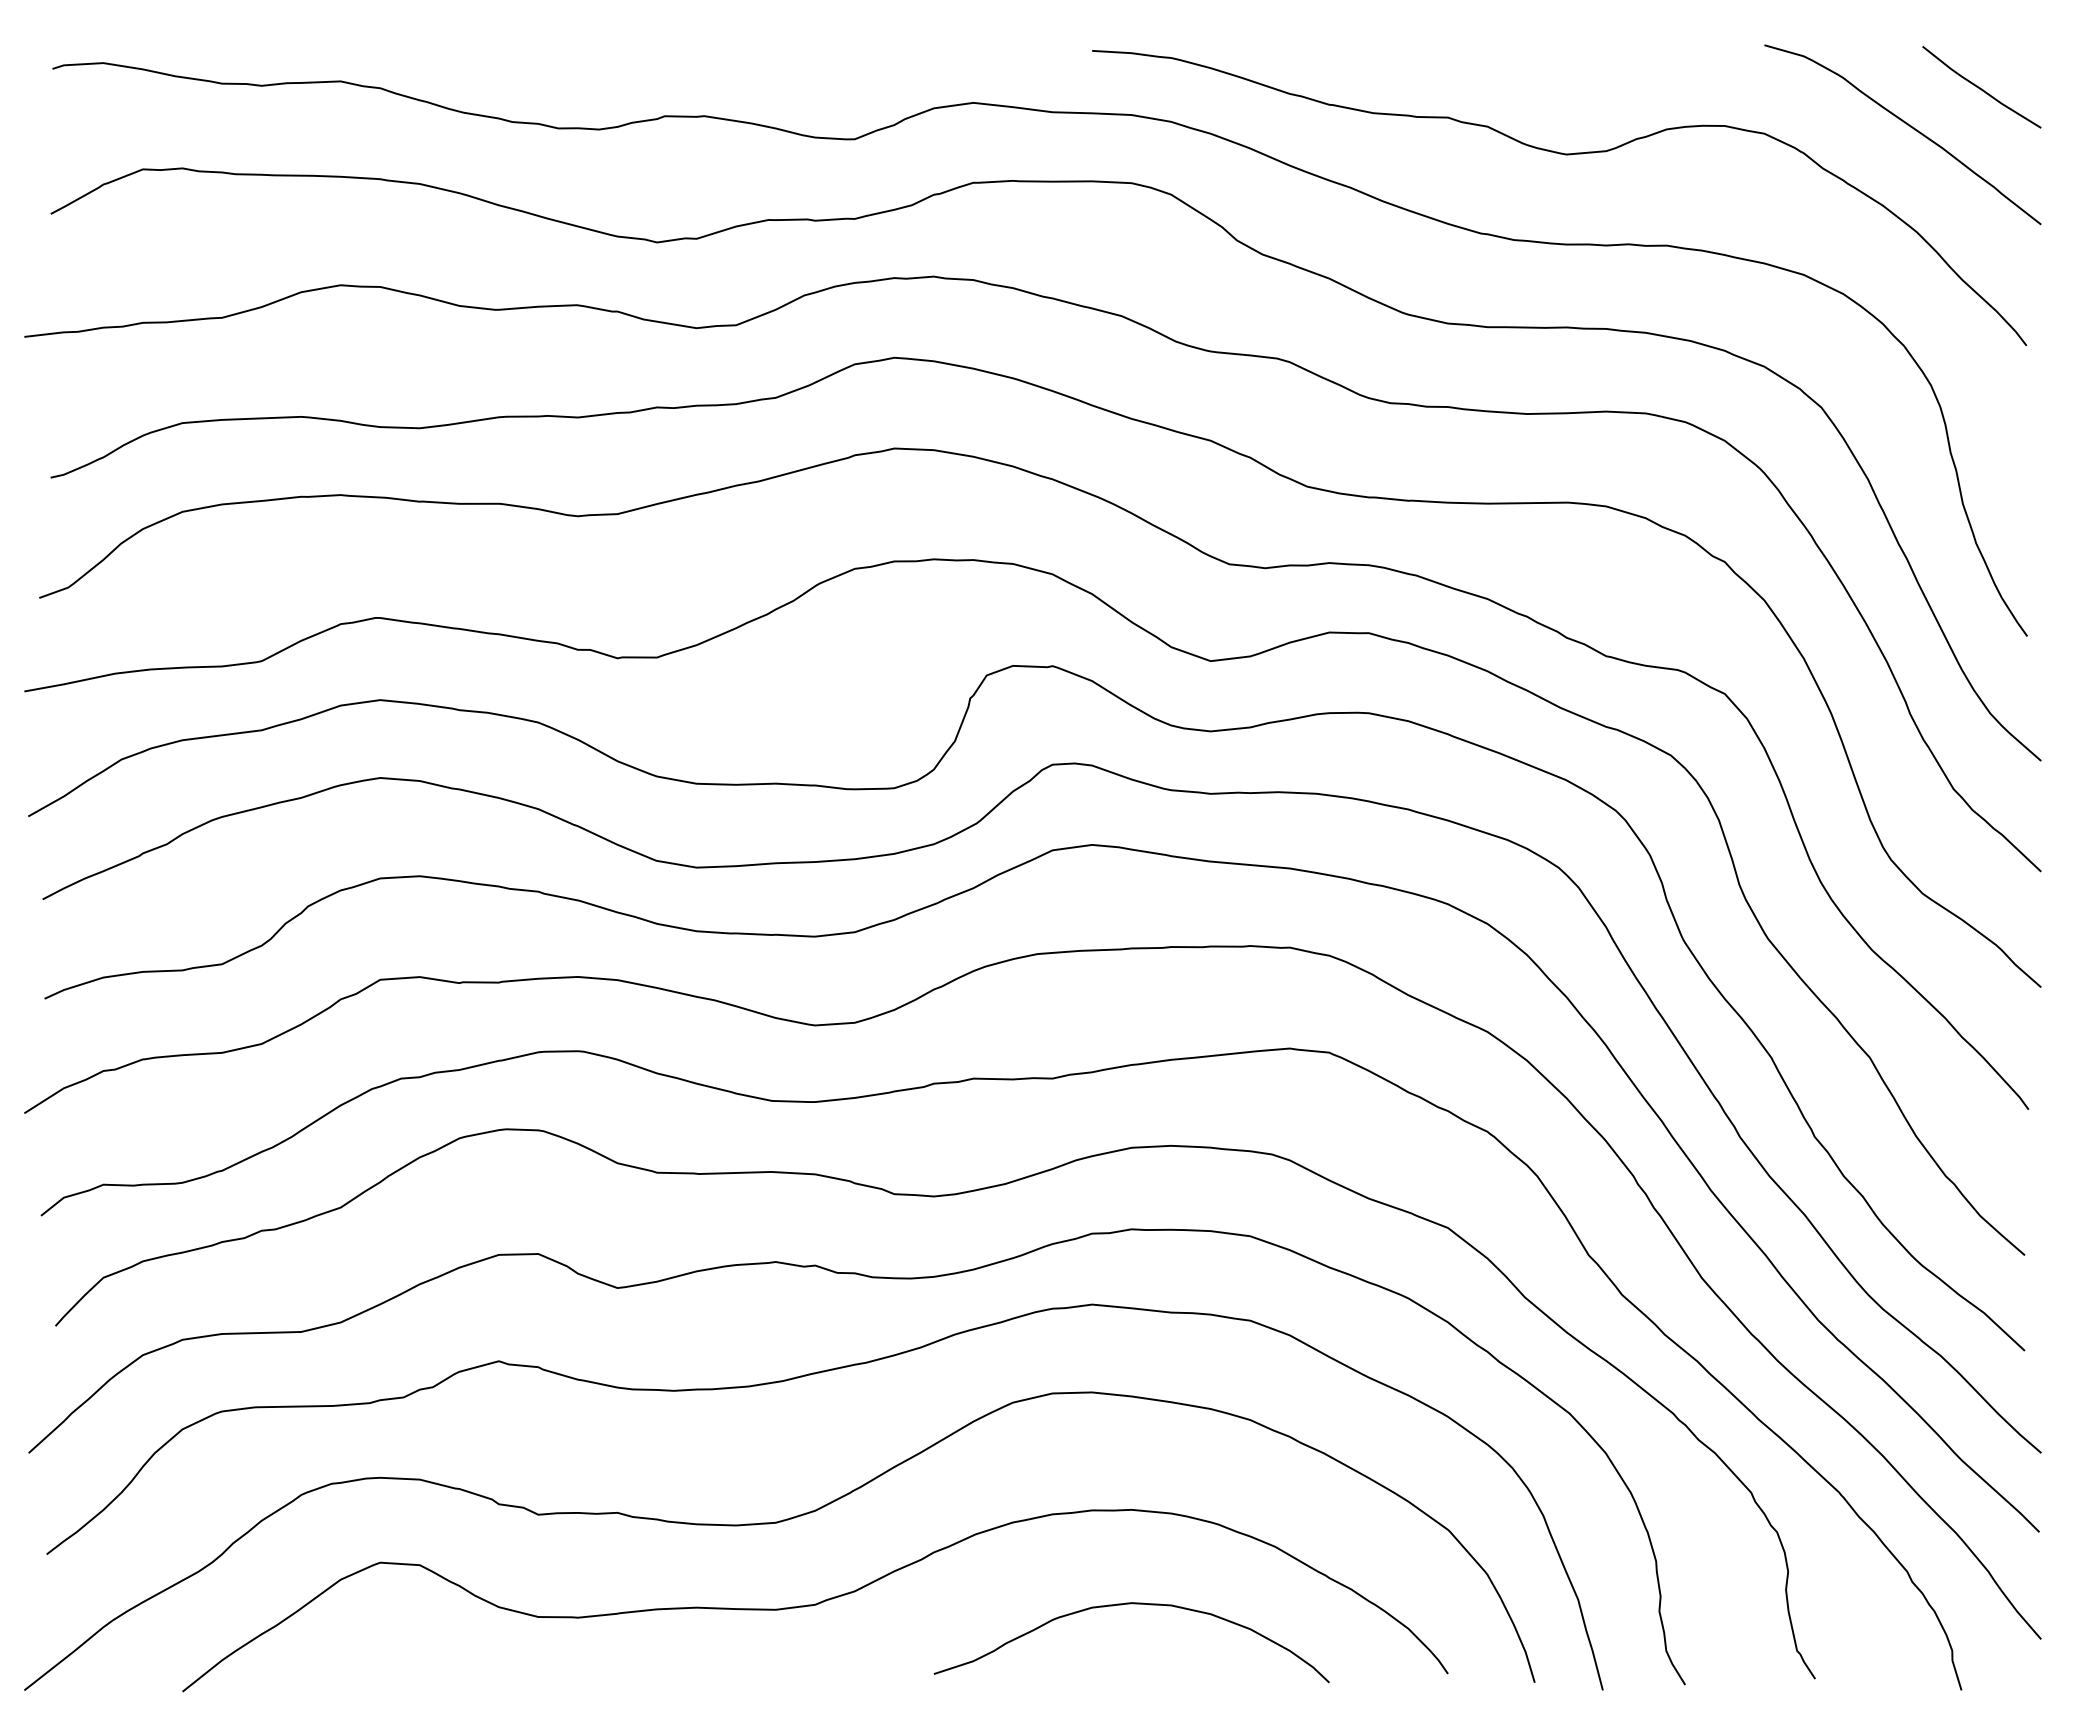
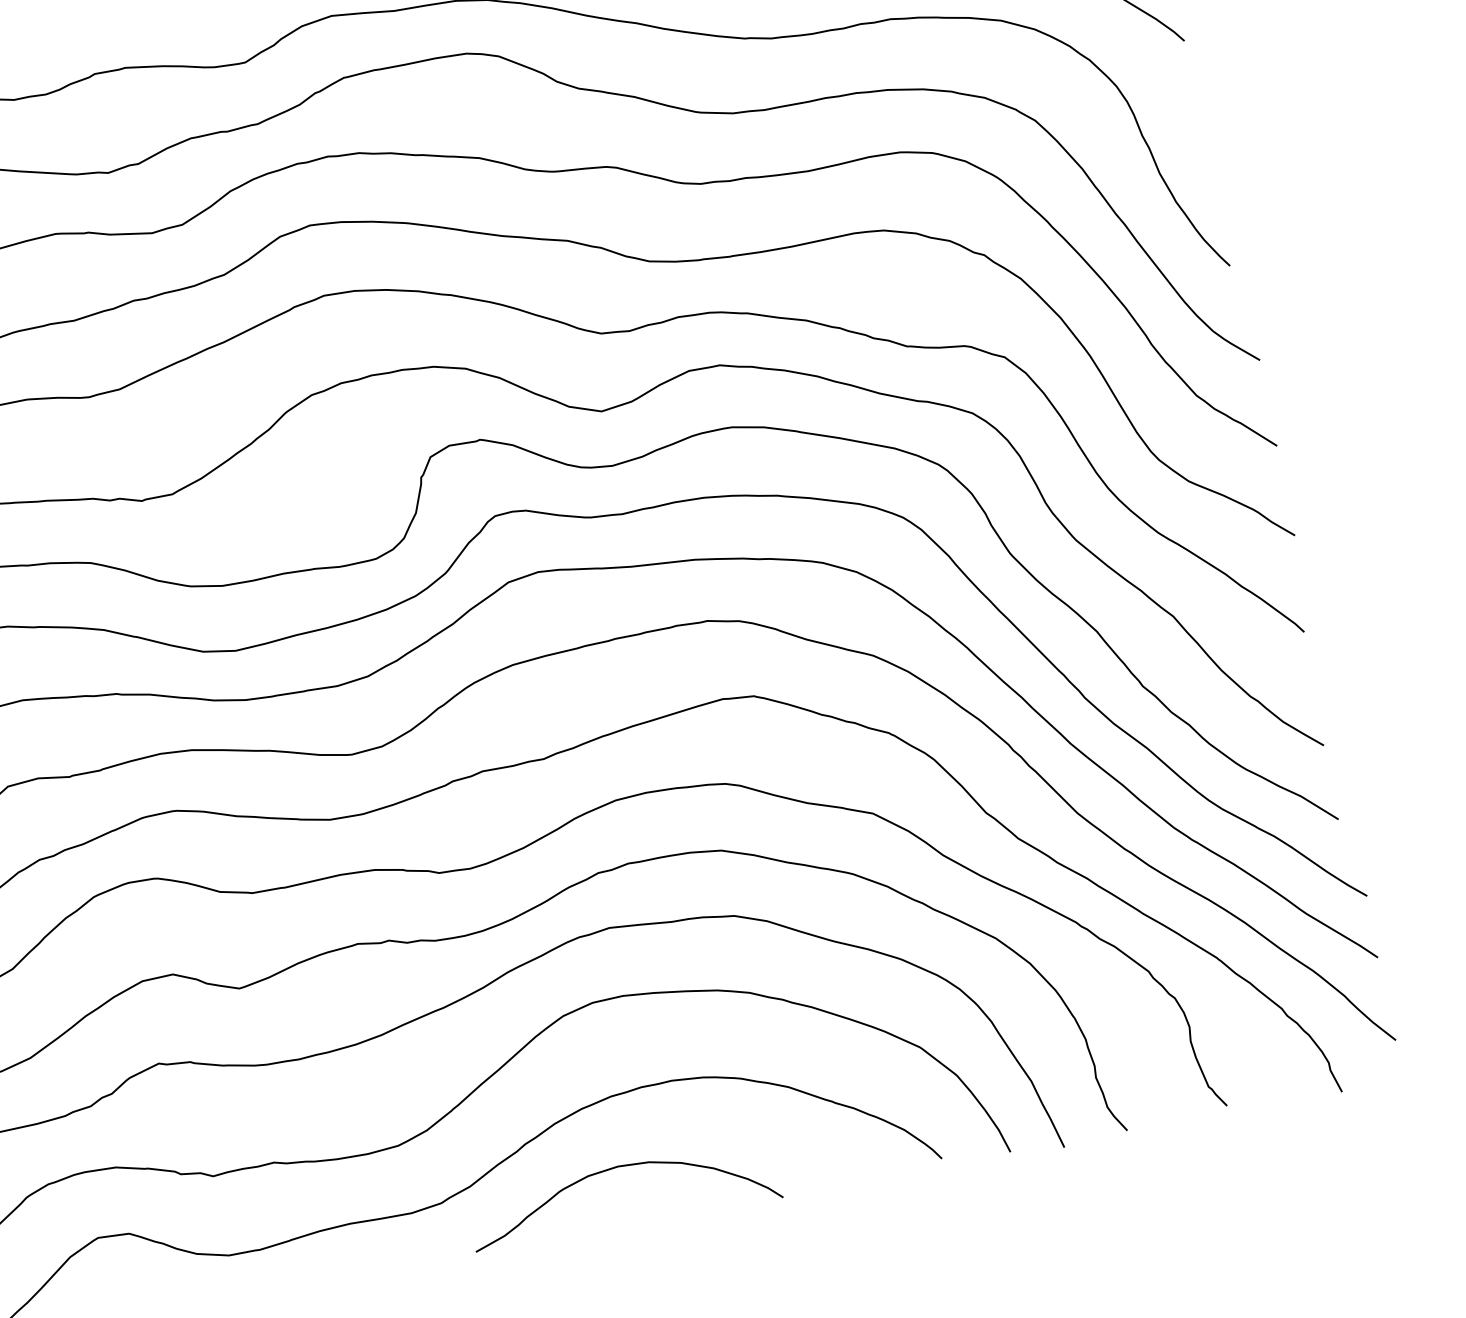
curve: (1130, 1604) -> (617, 1167), moved

